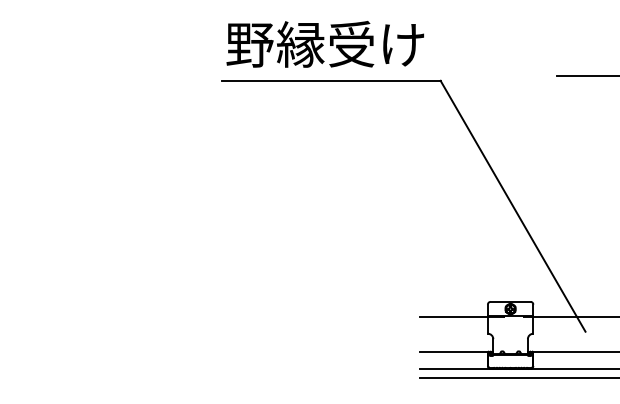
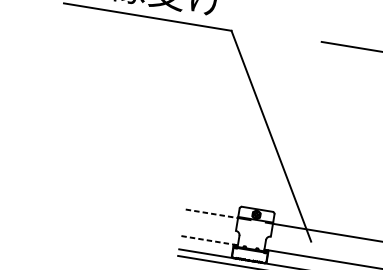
line: (454, 317) -> (212, 214), solid -> dashed
line: (456, 351) -> (209, 240), solid -> dashed

